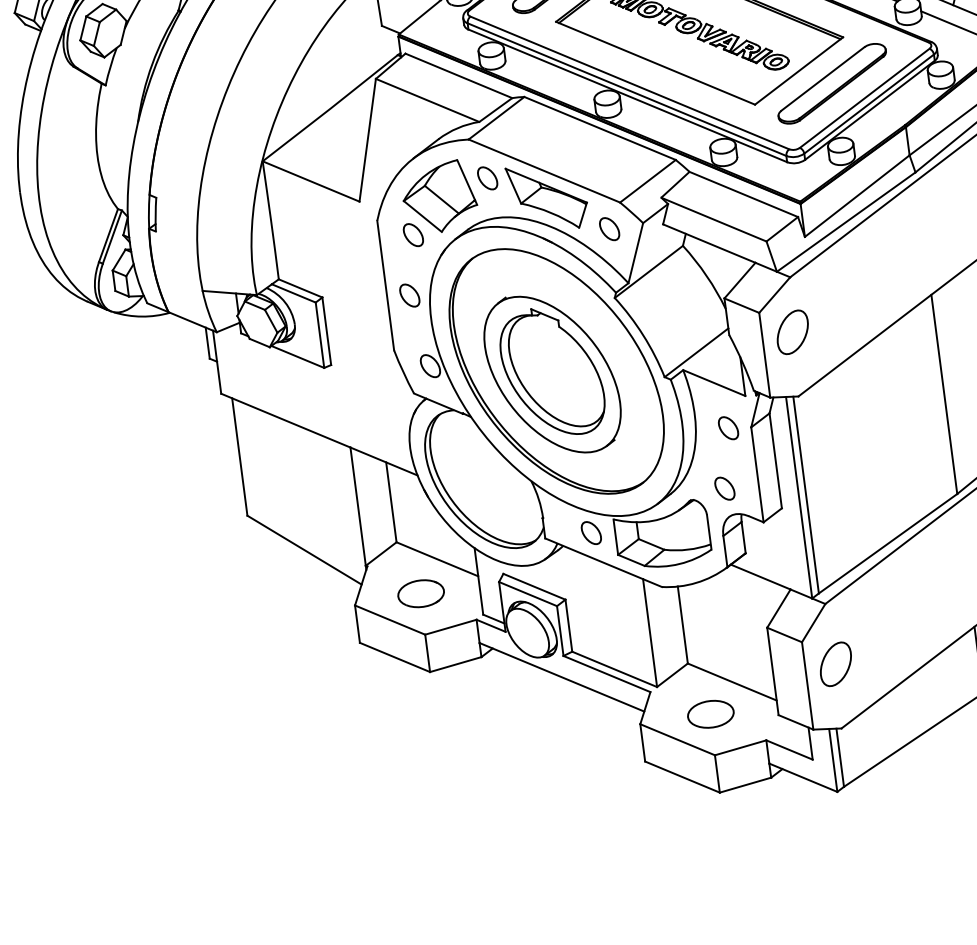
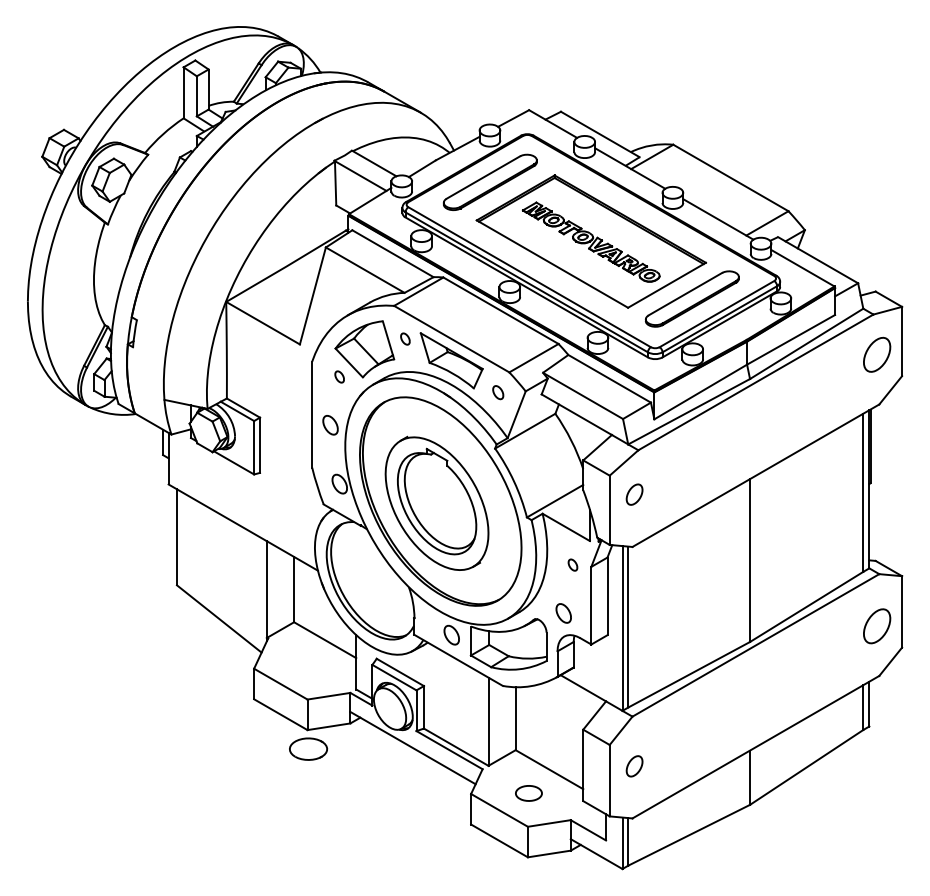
part: (487, 177) -> (405, 338), size x0.6
part: (610, 228) -> (498, 392), size x0.7
part: (413, 234) -> (339, 376), size x0.6
part: (792, 331) -> (634, 494), size x0.6
part: (727, 427) -> (572, 564), size x0.6
part: (421, 592) -> (308, 748), moved
part: (835, 664) -> (634, 766), size x0.6
part: (710, 714) -> (528, 793), size x0.7

